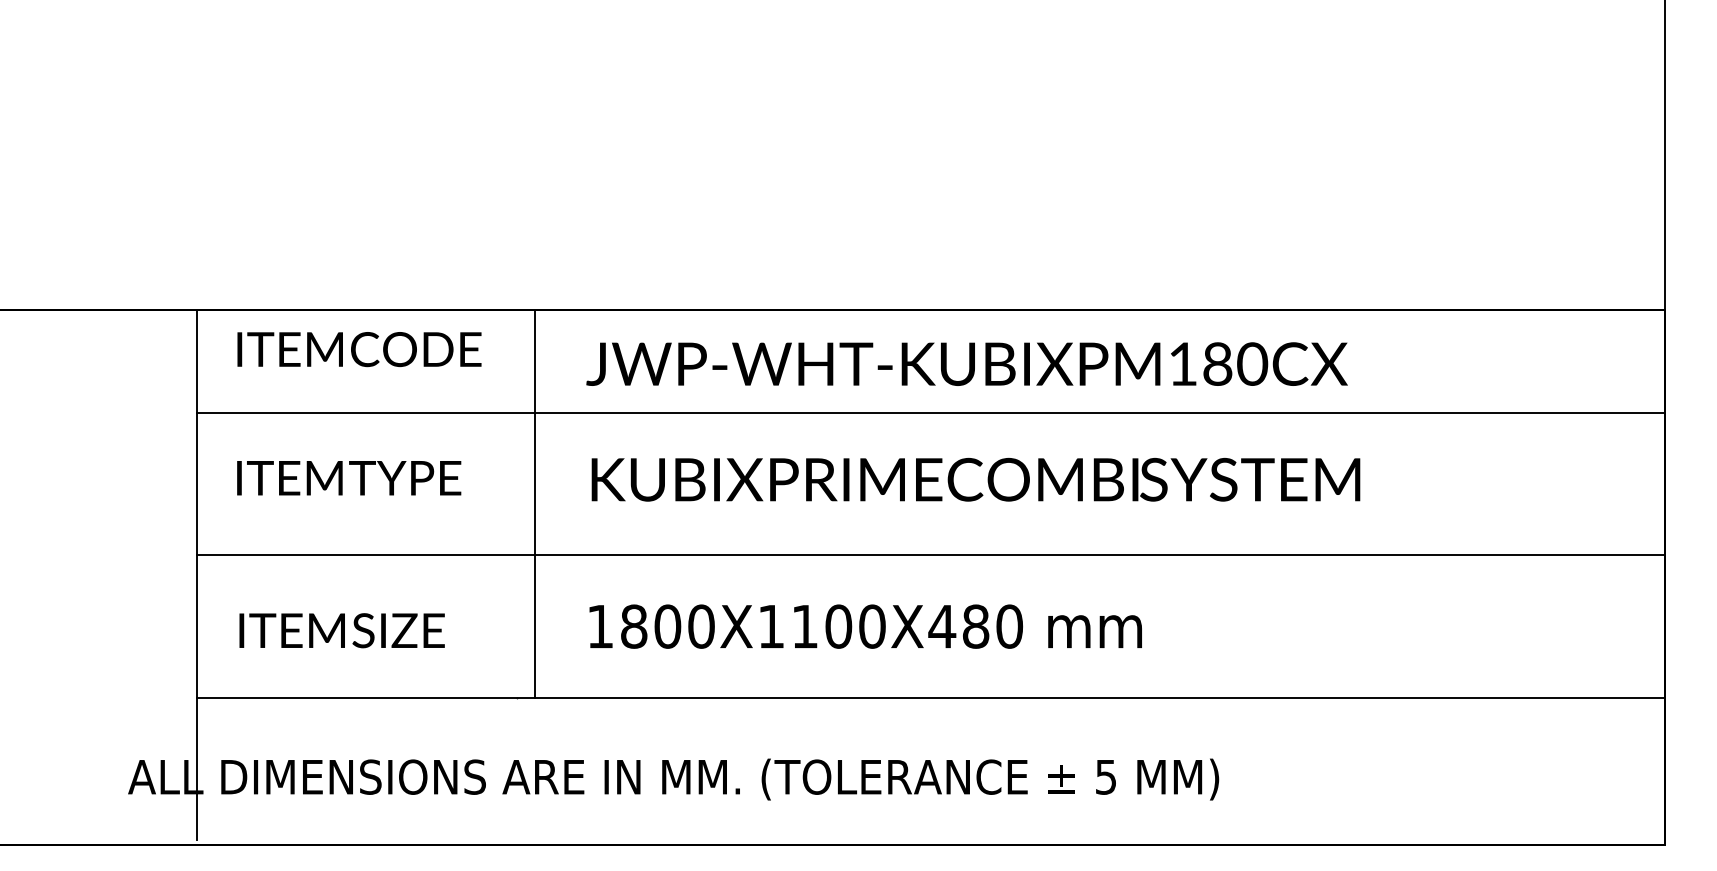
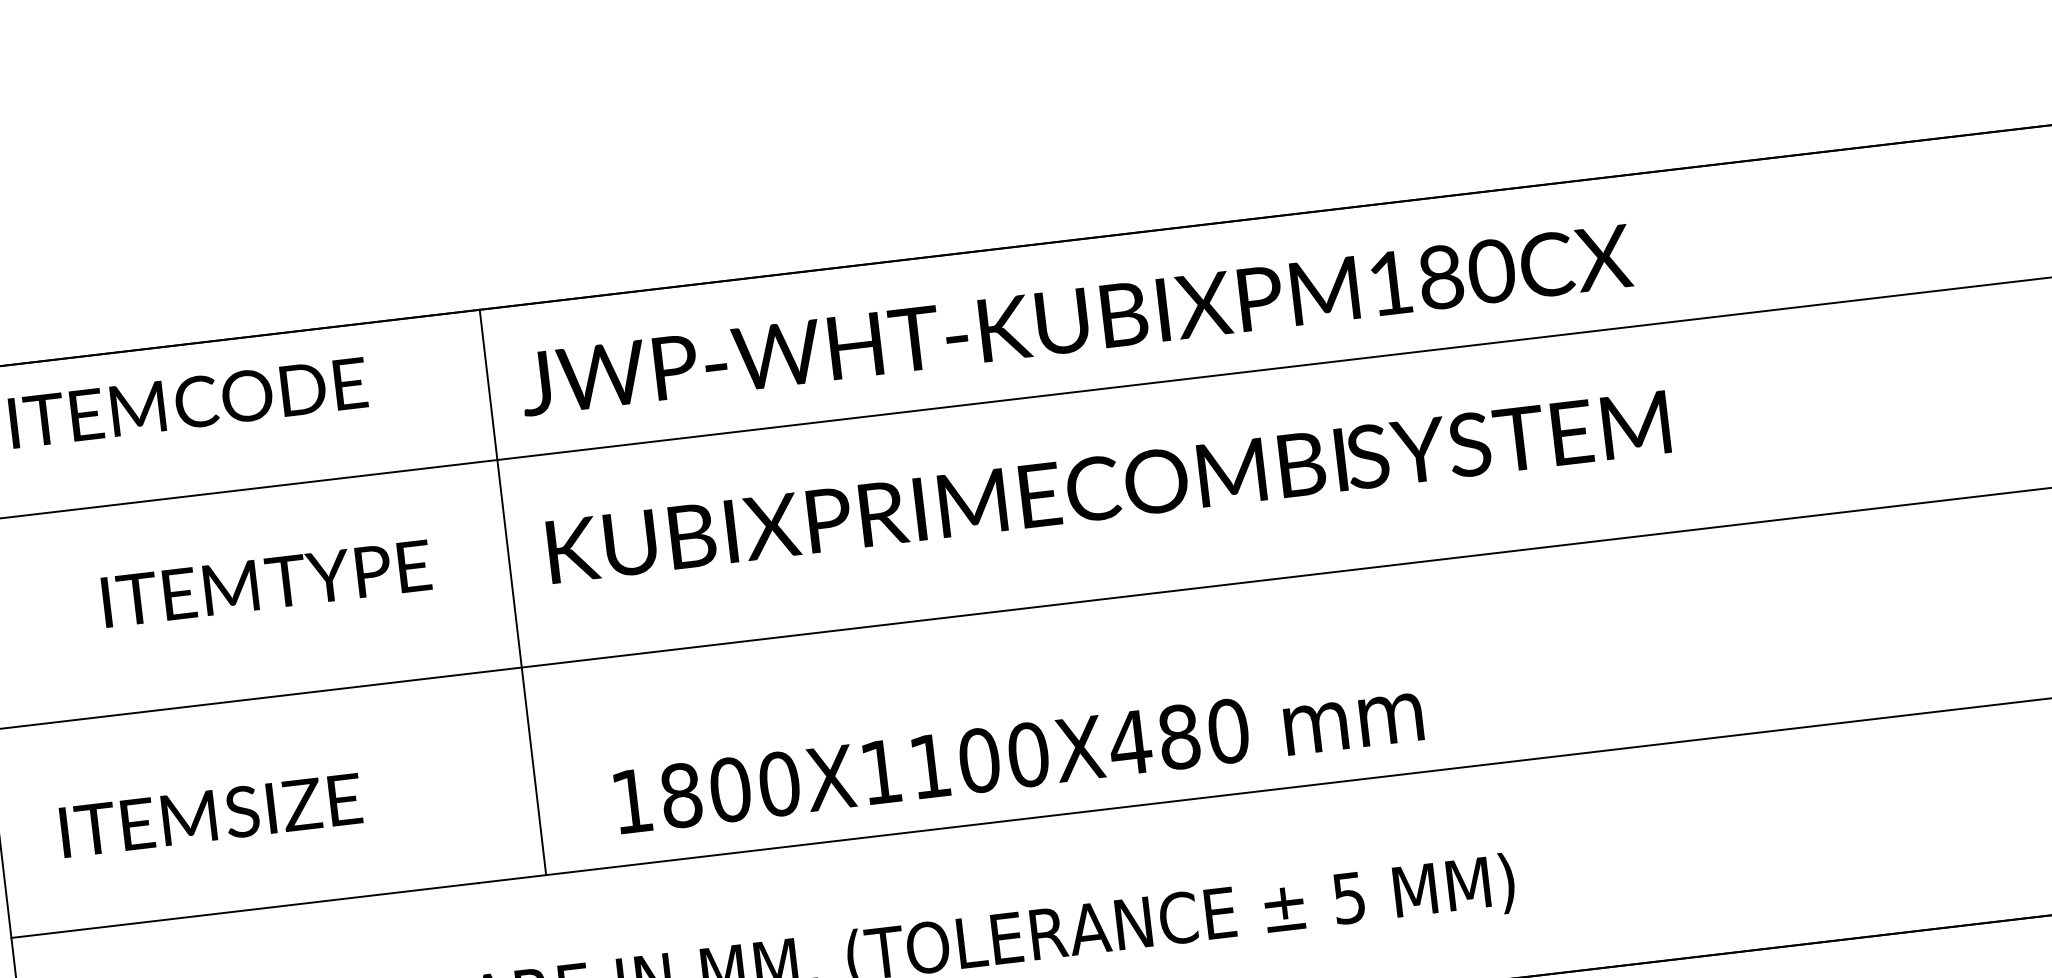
text: (349, 478) -> (267, 584), moved
line: (535, 503) -> (513, 592), moved
text: (865, 626) -> (1018, 755), moved

